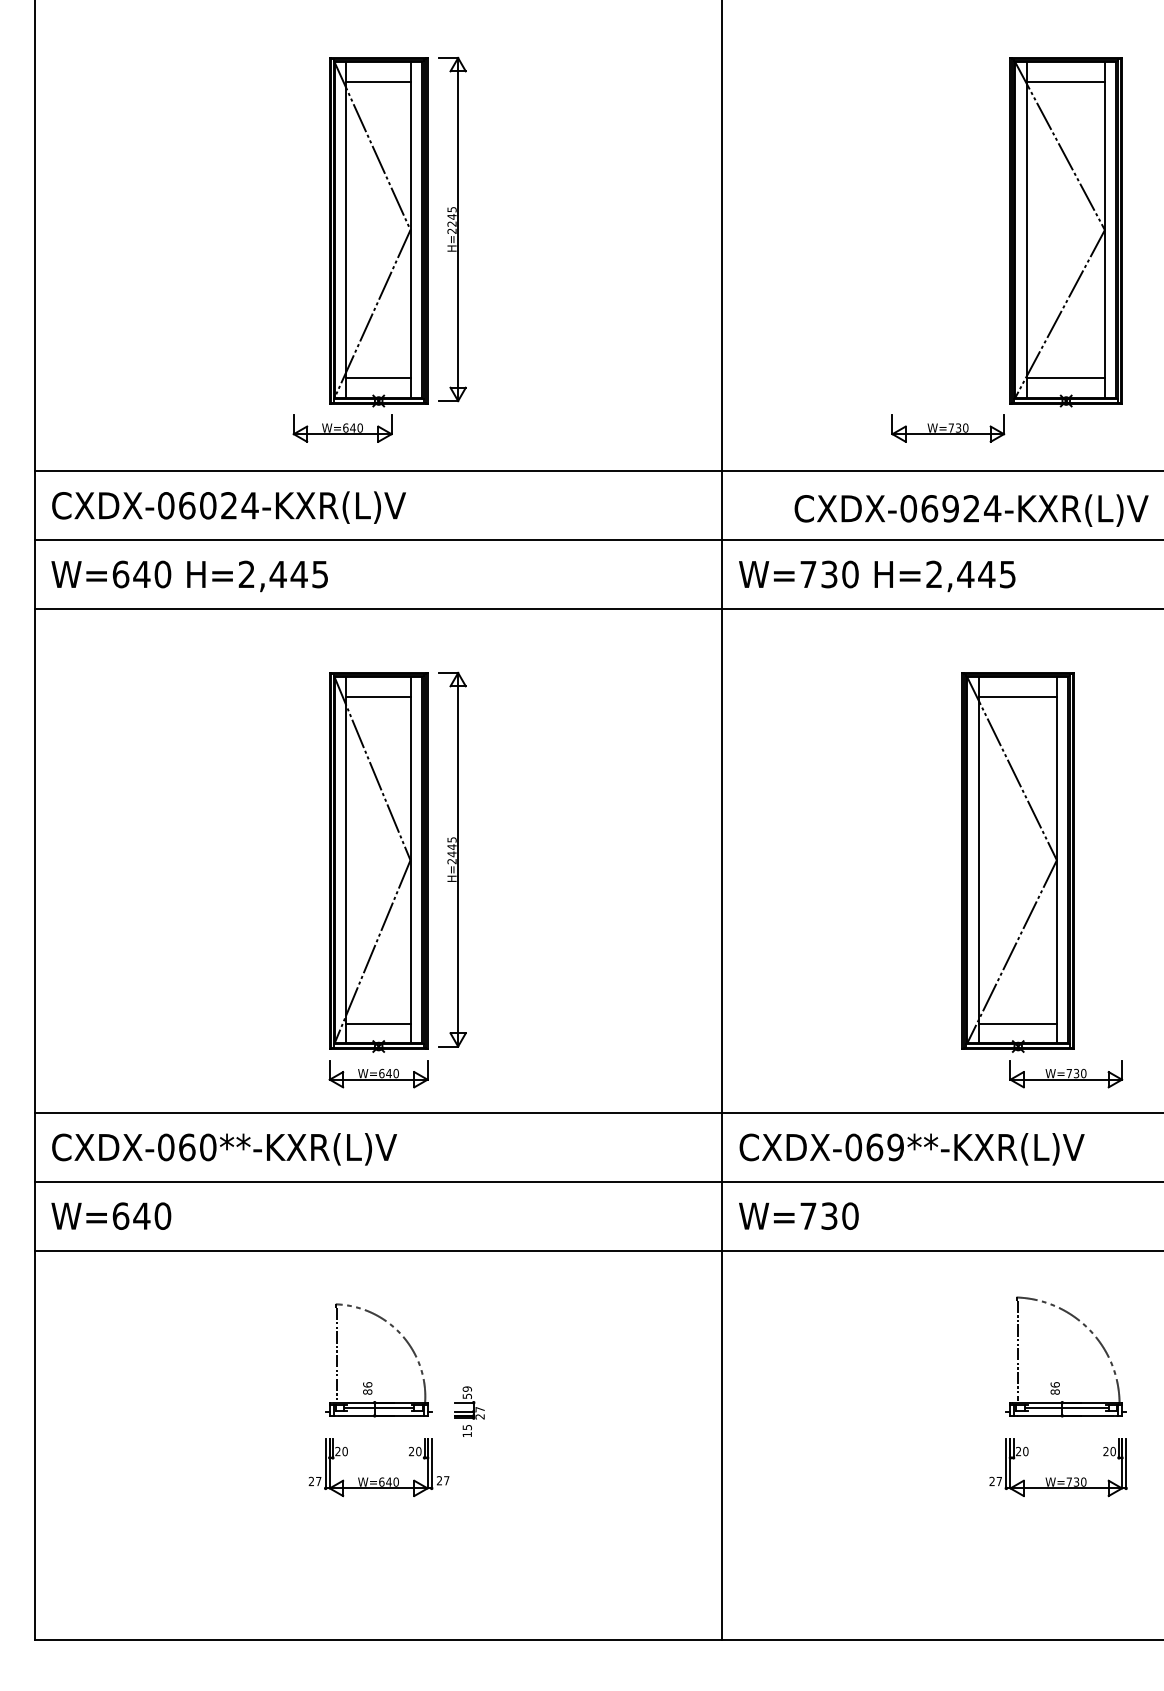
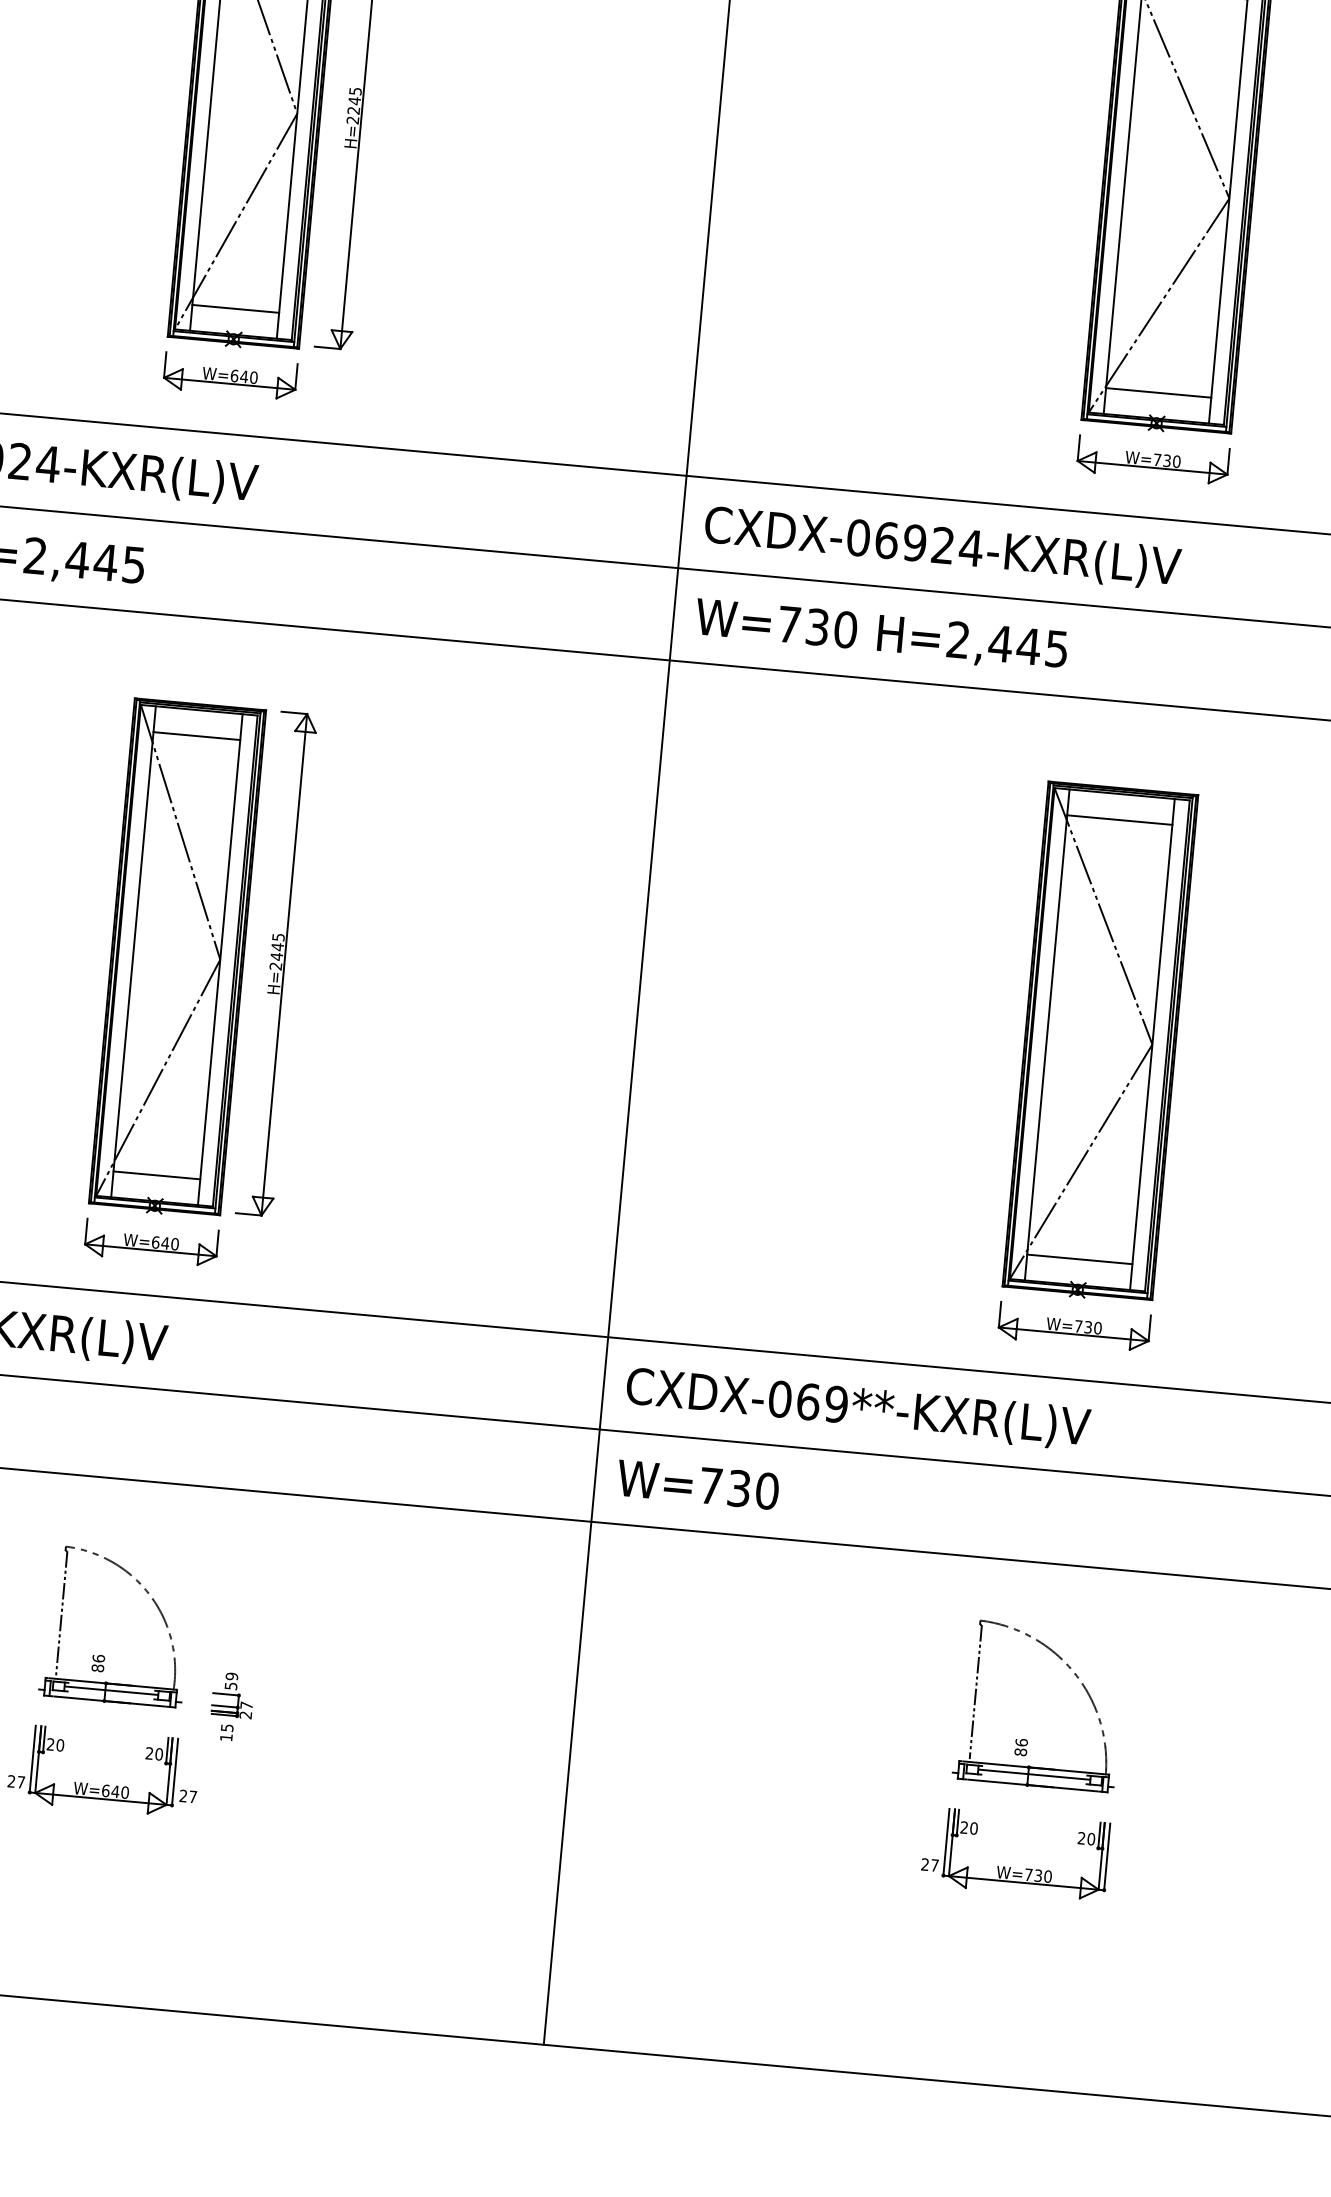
part: (342, 428) -> (230, 376), moved
part: (948, 428) -> (1153, 460), moved
text: (971, 510) -> (942, 547), moved
part: (1017, 862) -> (1099, 1042), moved

